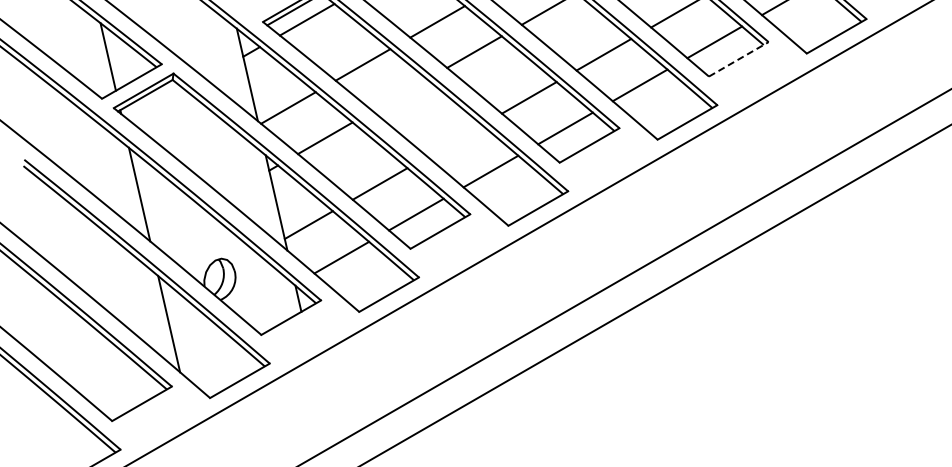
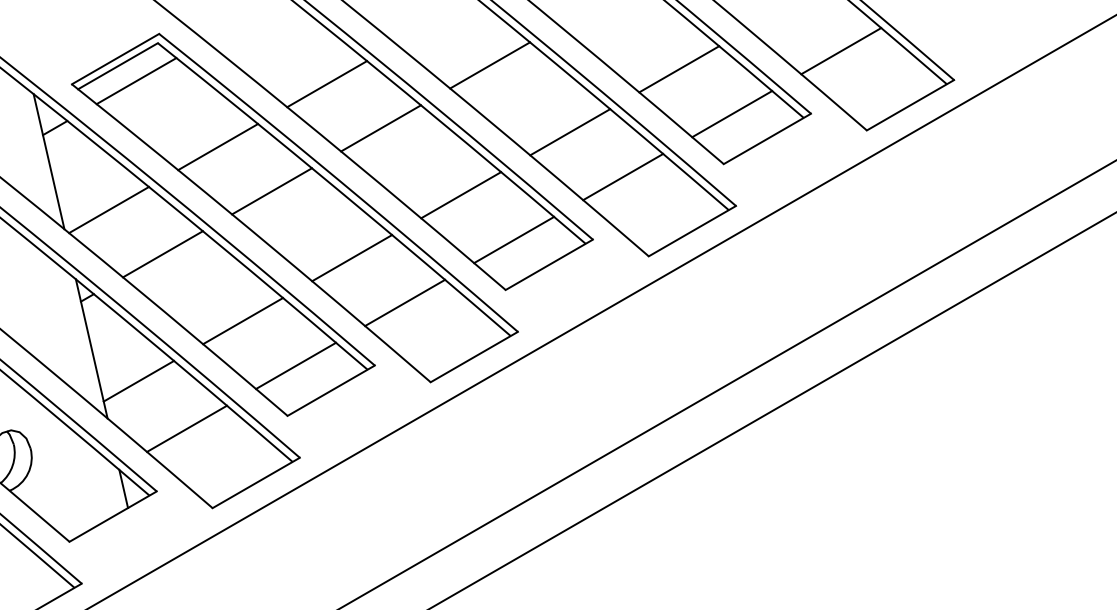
line: (739, 59) -> (768, 139), dashed -> solid
line: (399, 94) -> (271, 190), added
line: (454, 140) -> (351, 257), added

